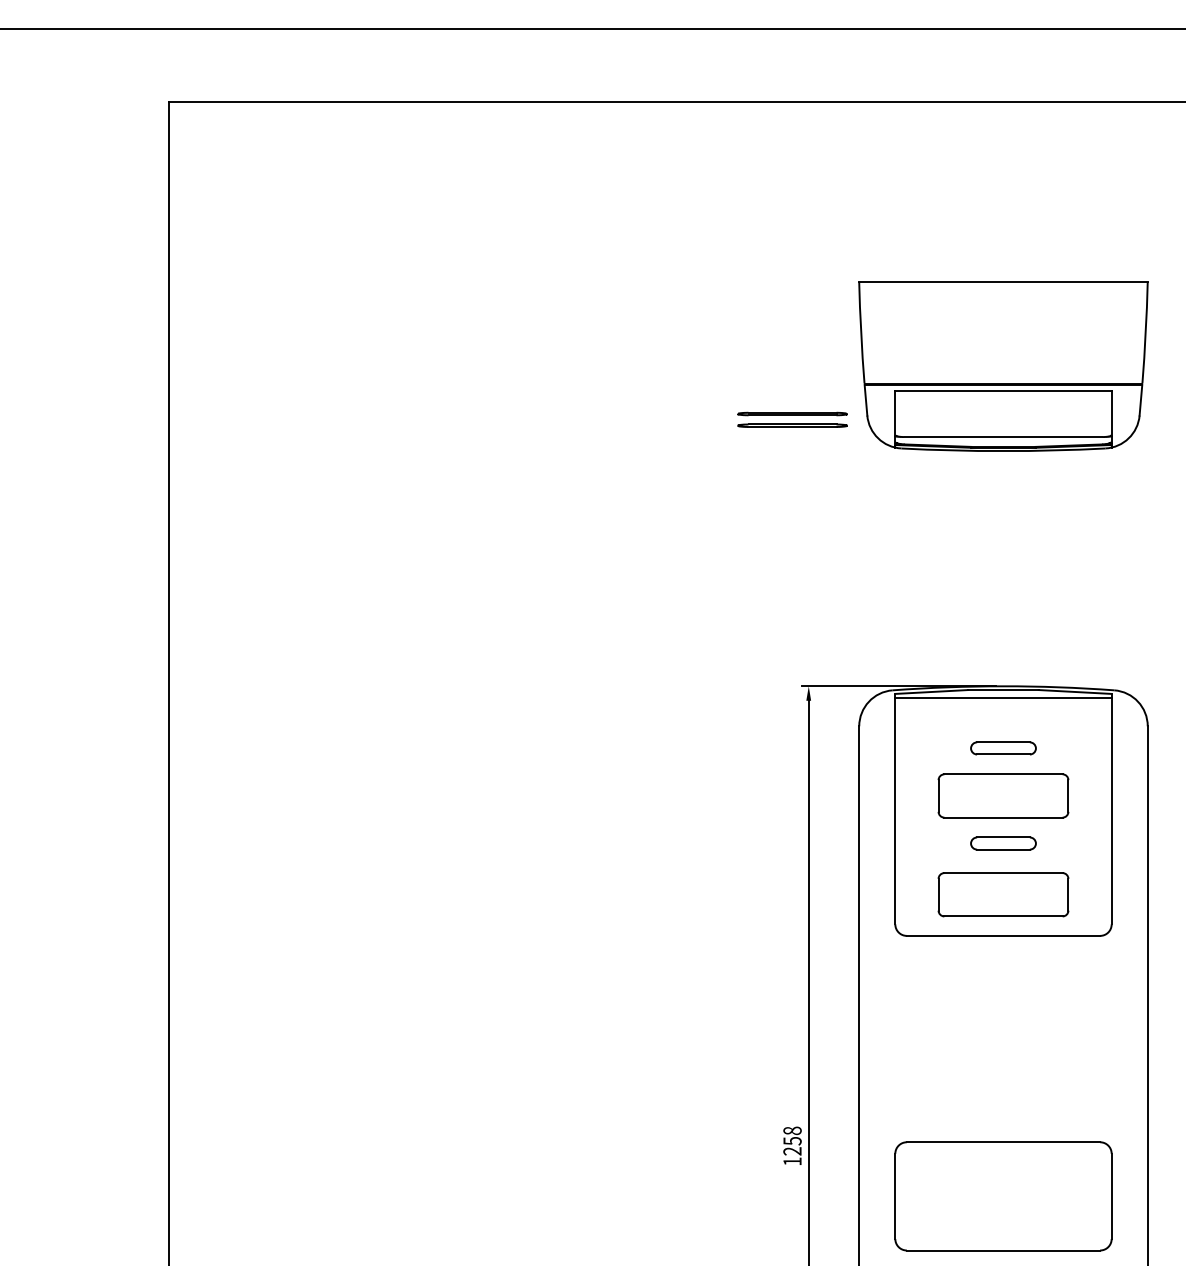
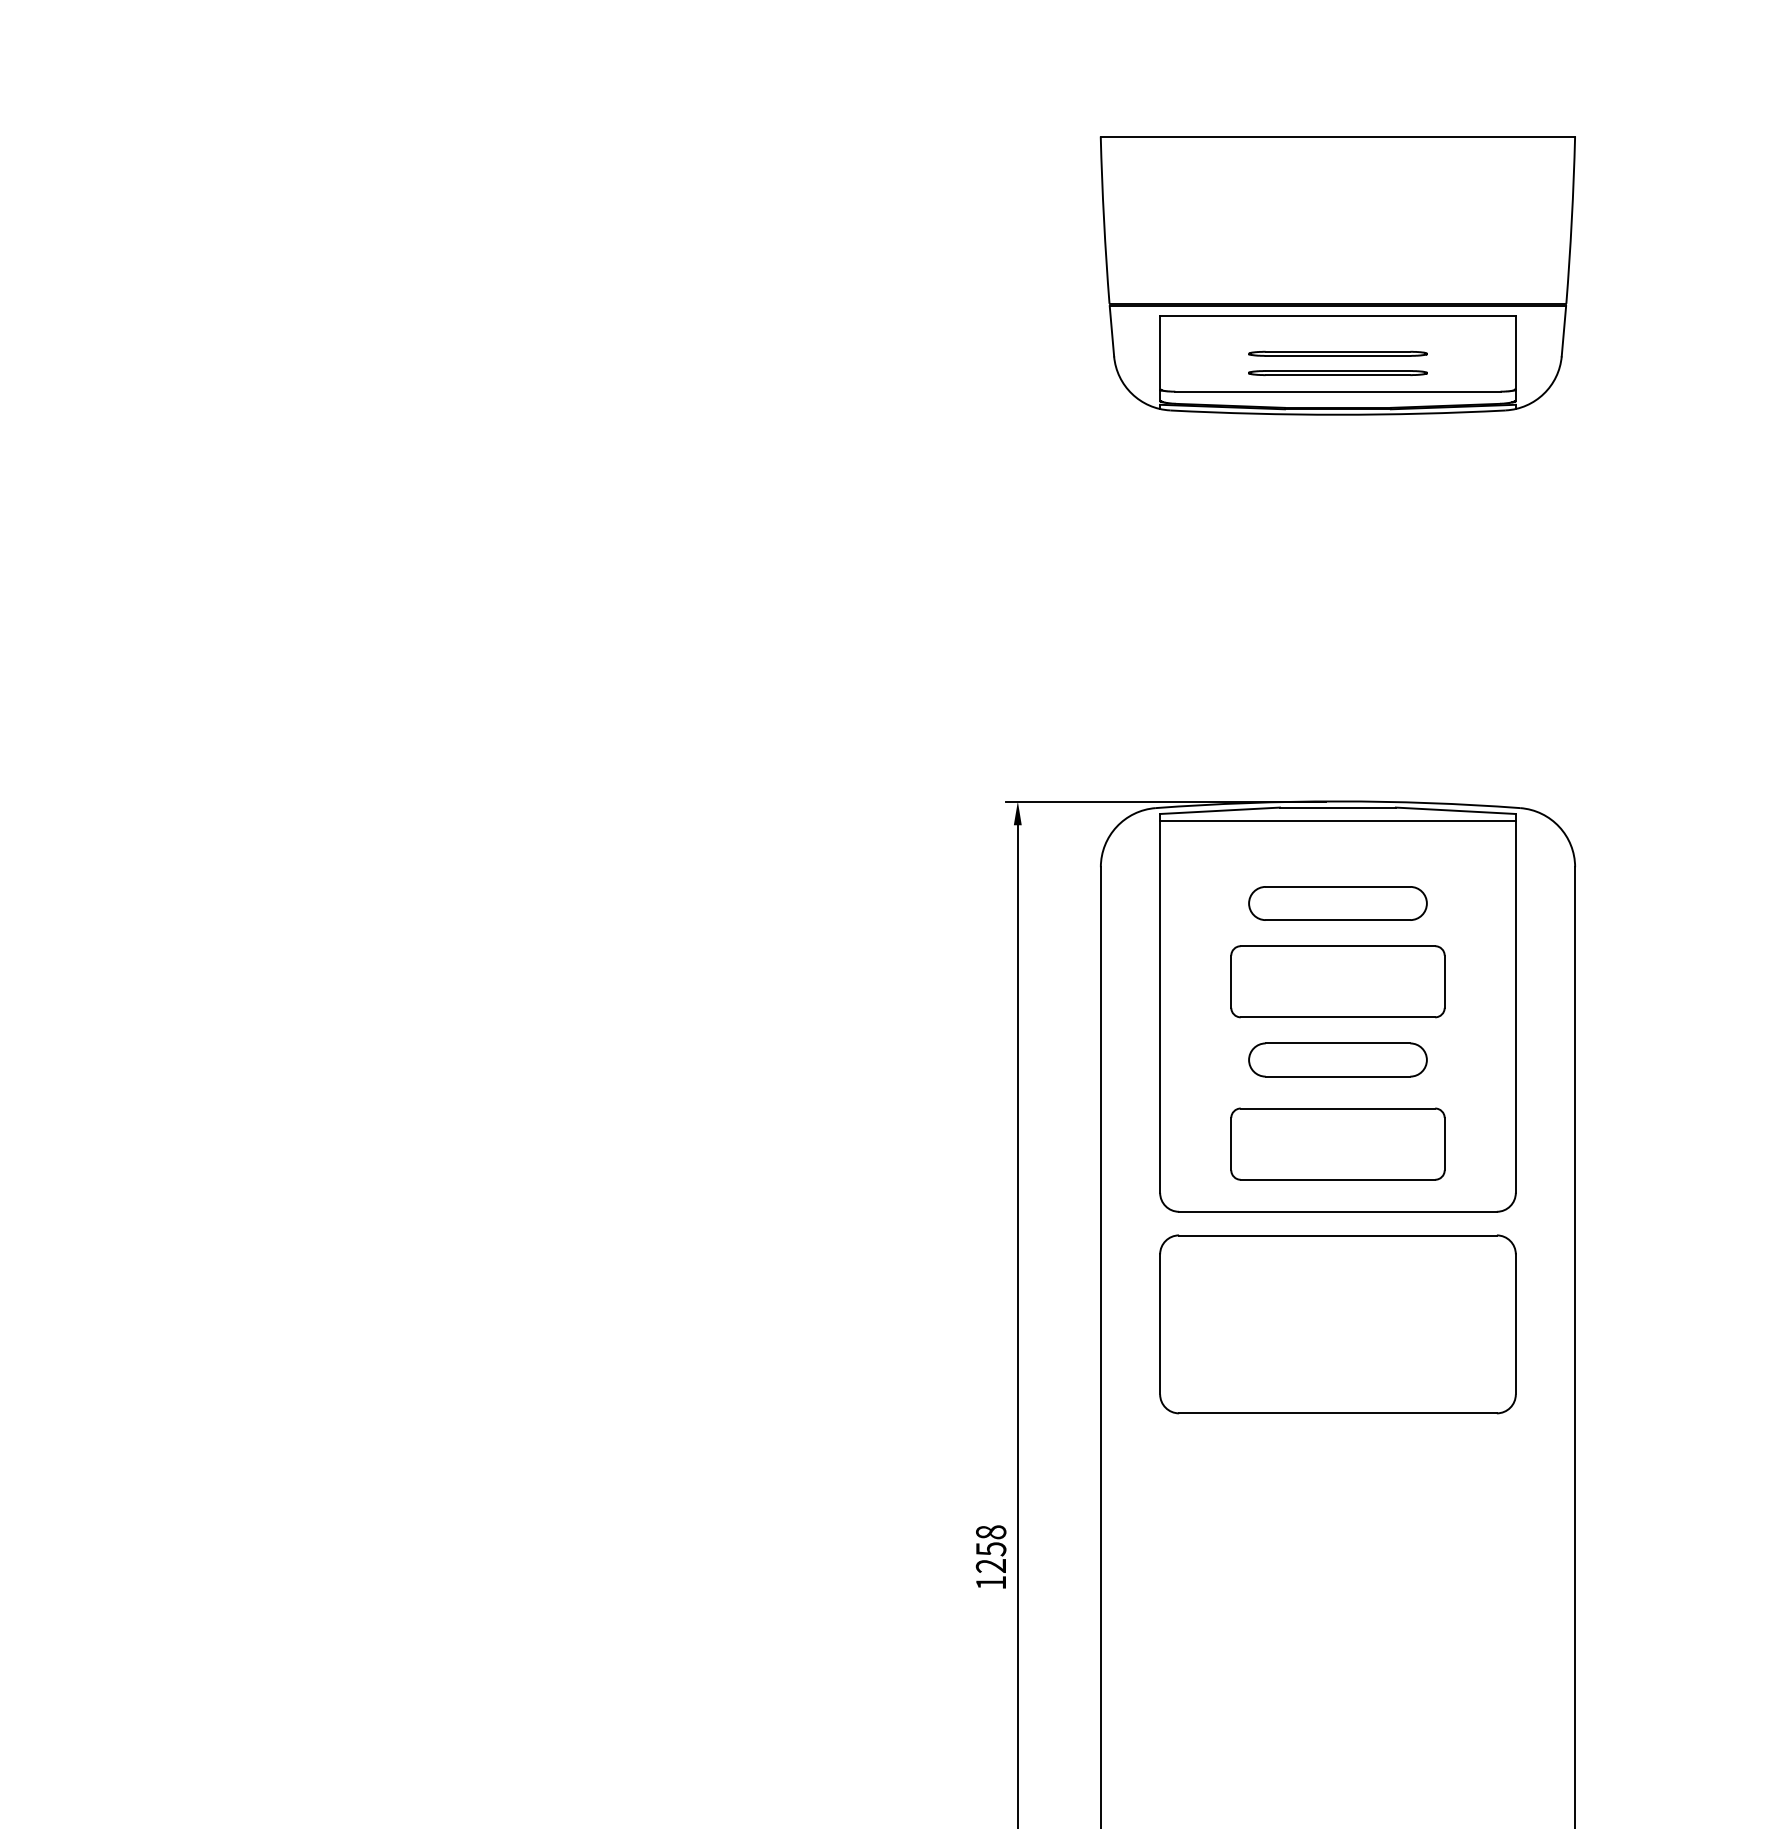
part: (792, 419) -> (1337, 362), moved
part: (1003, 748) -> (1337, 903), size x1.67
part: (1003, 843) -> (1337, 1059), size x1.67
part: (1003, 1196) -> (1337, 1324), moved

